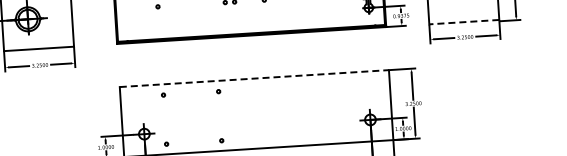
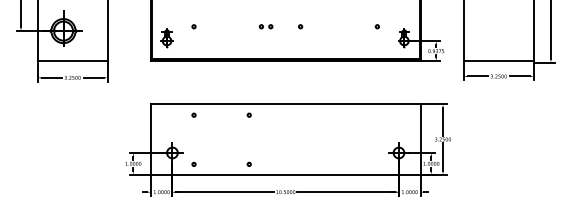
part: (131, 20) -> (166, 38), added
line: (464, 22) -> (498, 61), dashed -> solid
line: (254, 78) -> (285, 104), dashed -> solid

